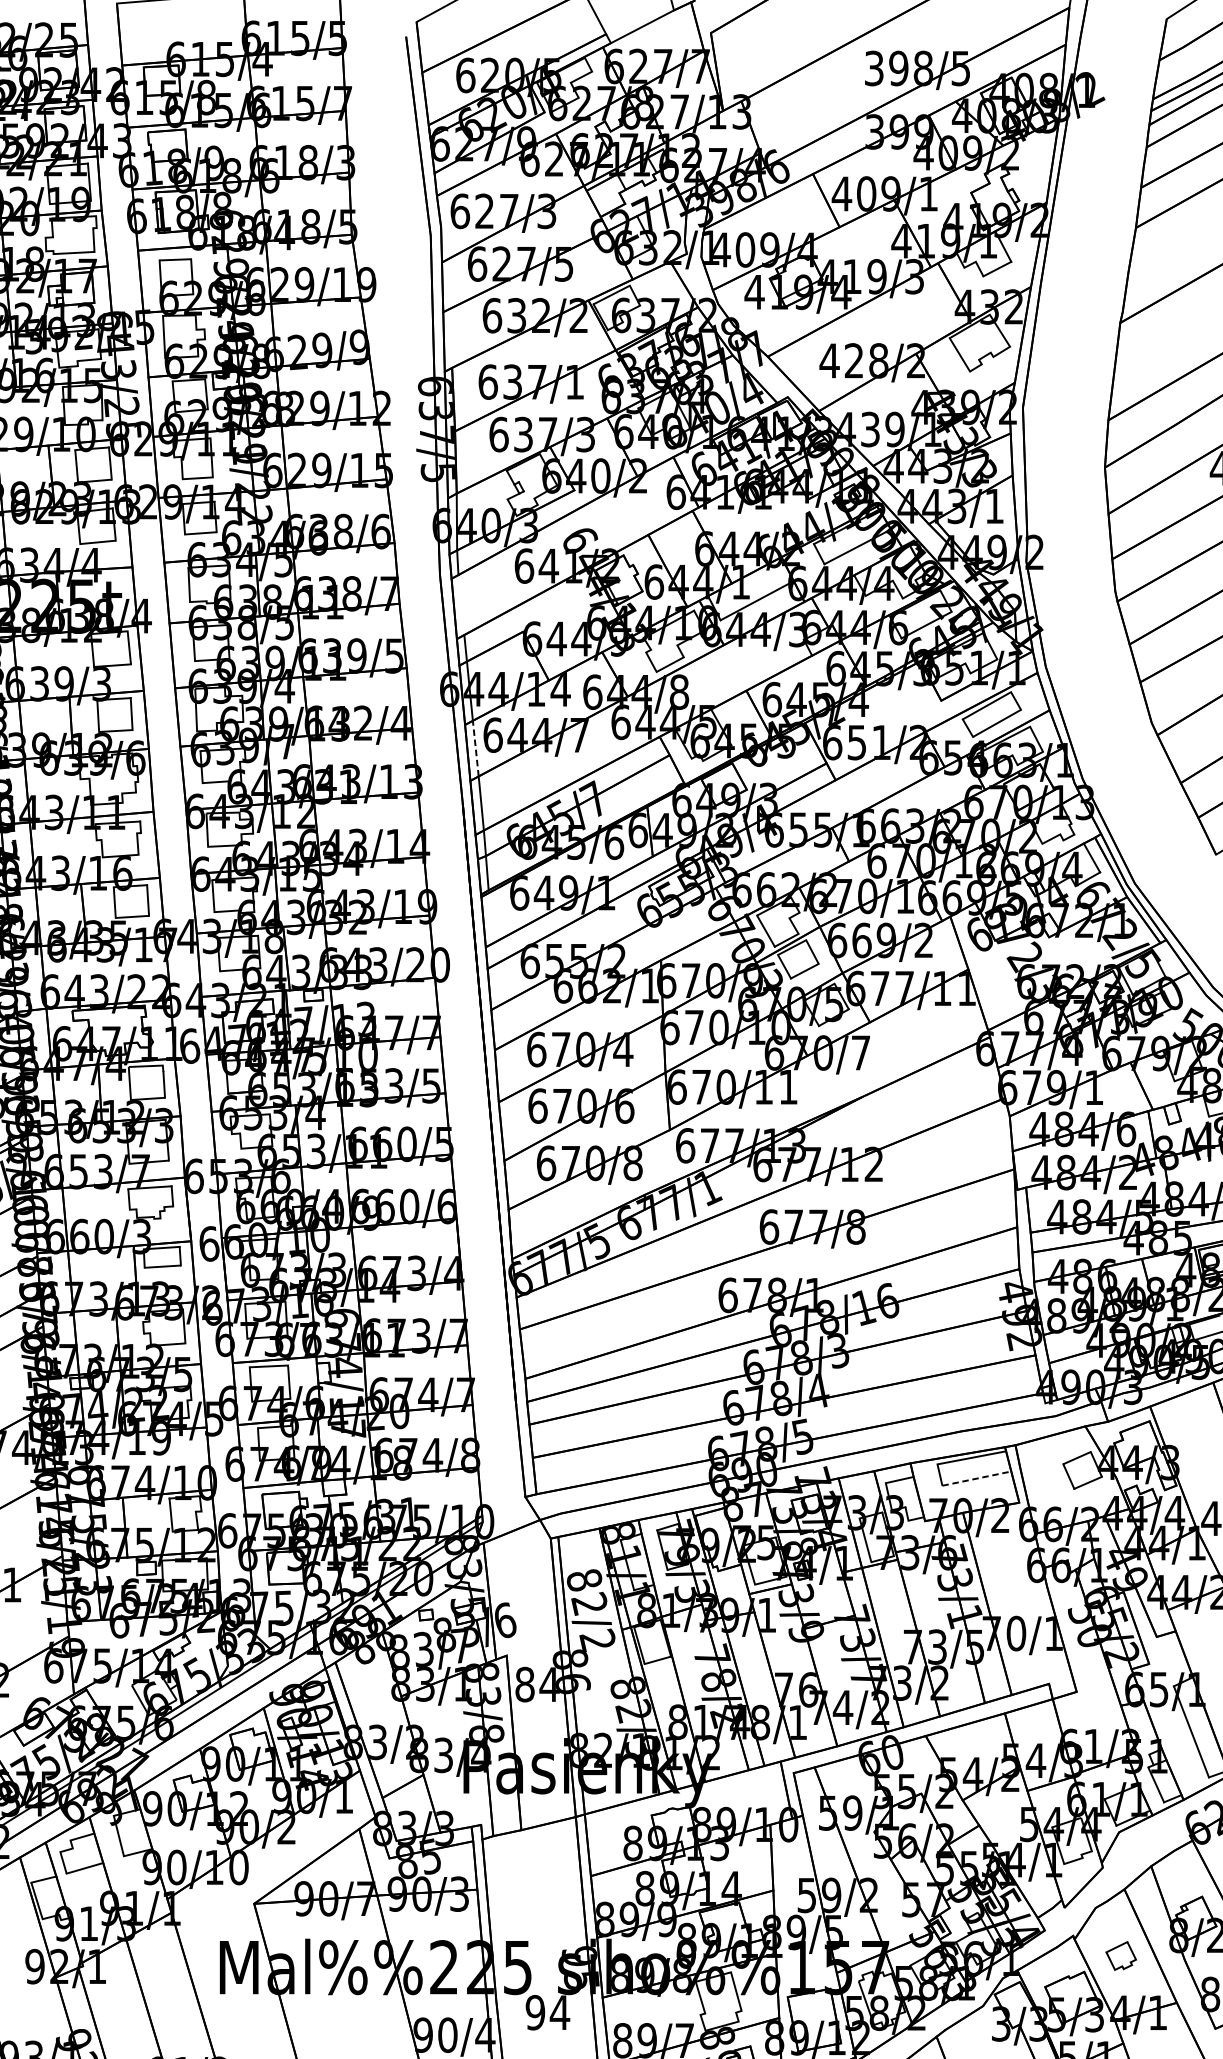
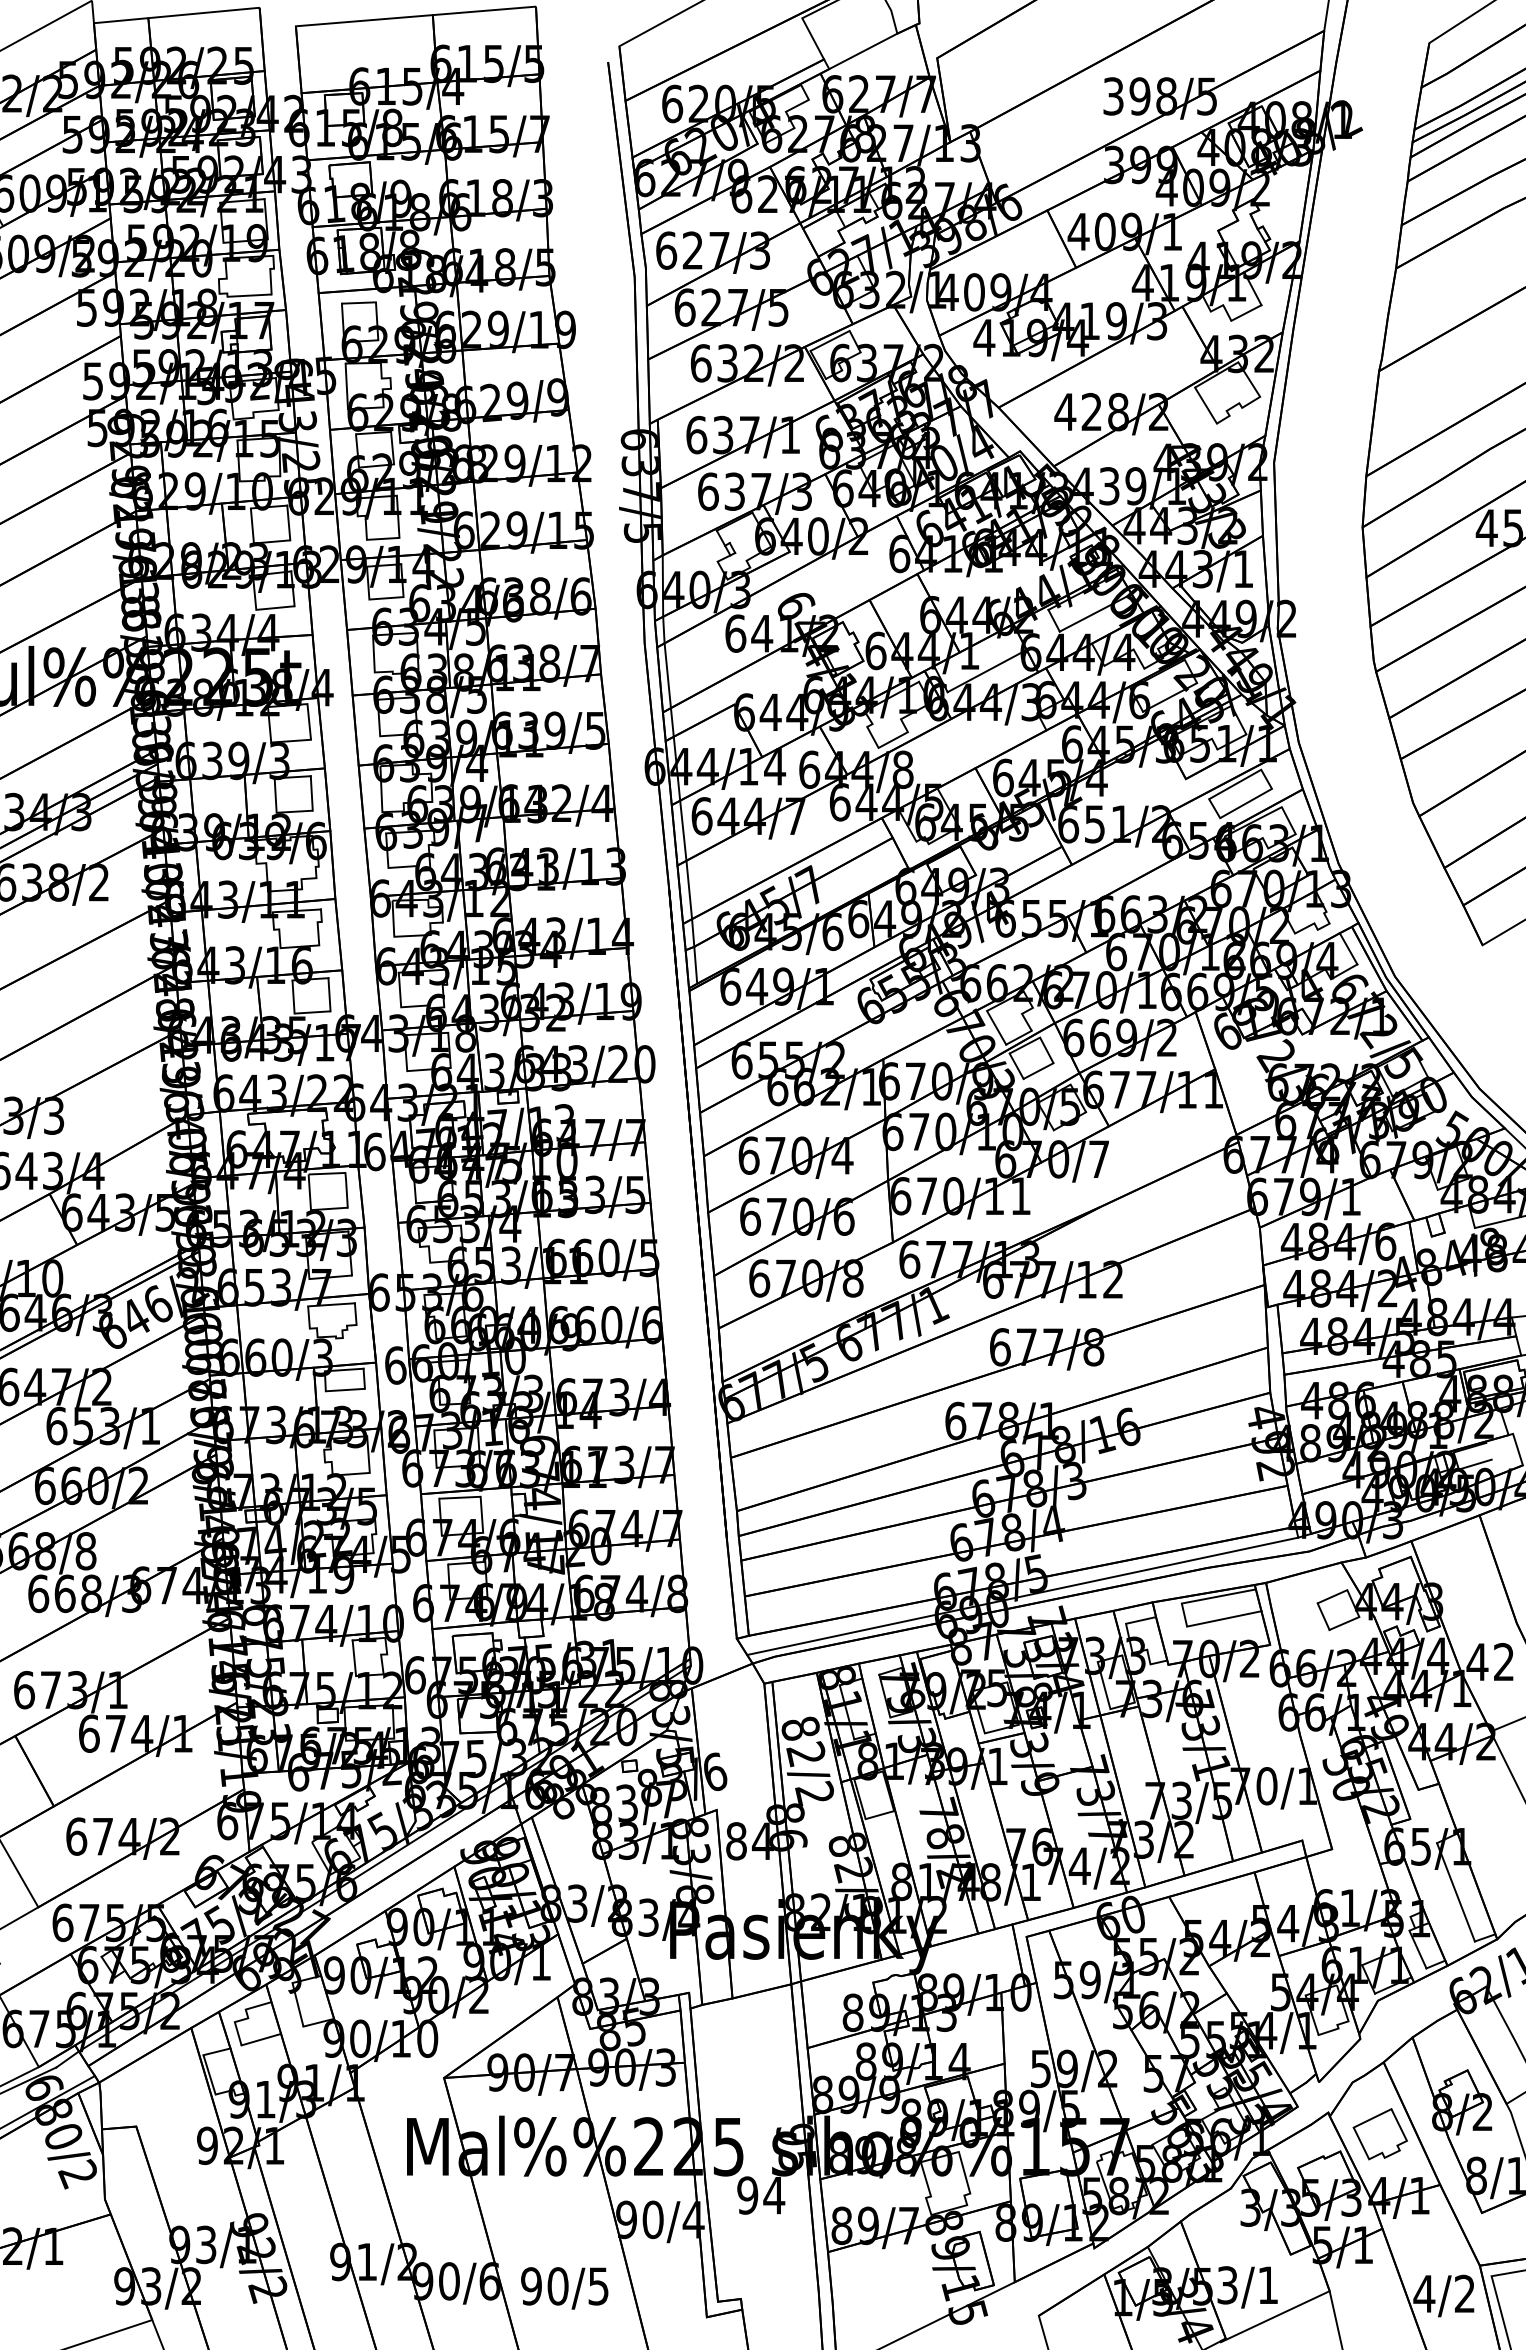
line: (461, 604) -> (667, 675), added
line: (475, 748) -> (683, 830), dashed -> solid
line: (789, 1457) -> (1022, 1596), added
line: (977, 1478) -> (1224, 1618), dashed -> solid
part: (1120, 1956) -> (1379, 2134), size x1.67

